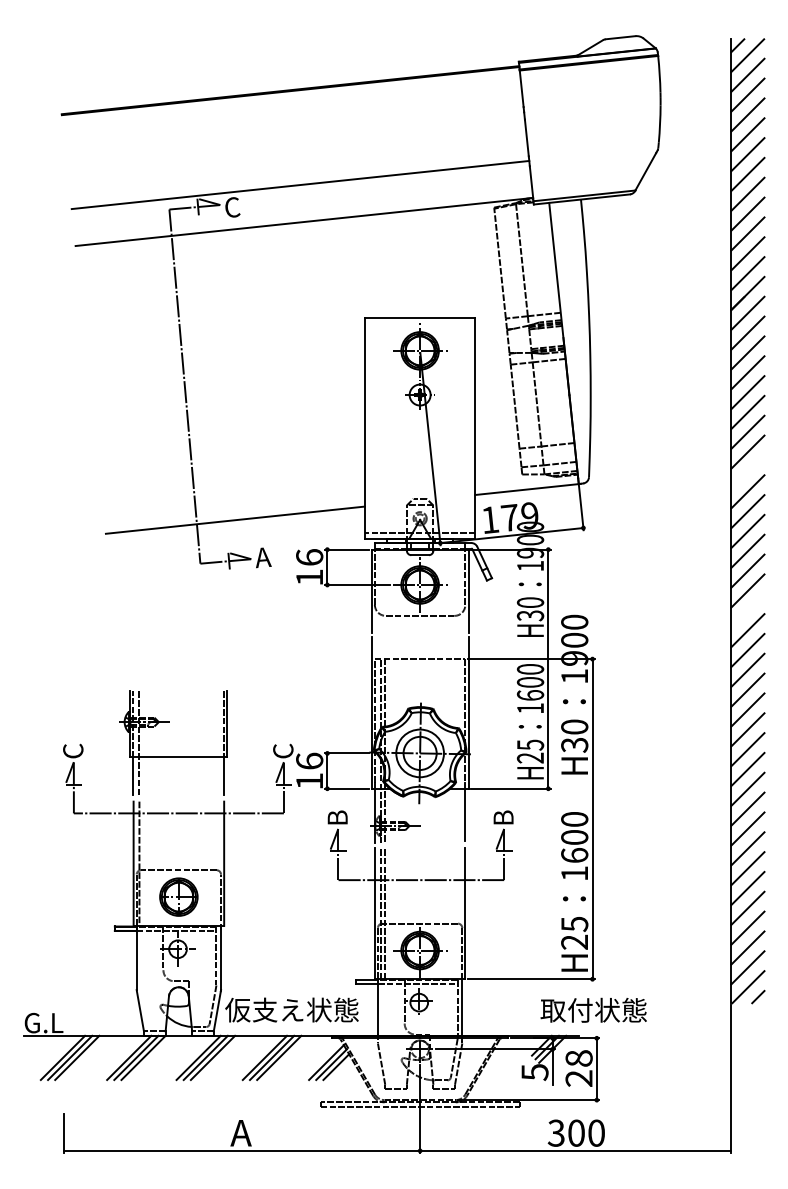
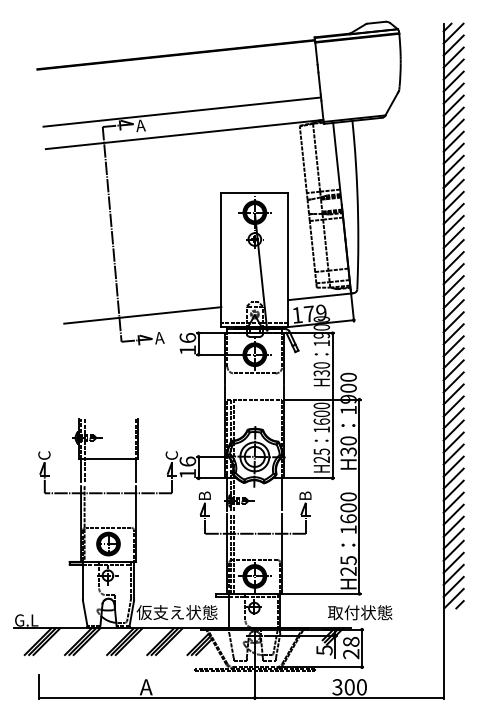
text: (231, 207) -> (140, 125), C -> A
line: (747, 472) -> (453, 286), added
line: (747, 610) -> (453, 370), added

